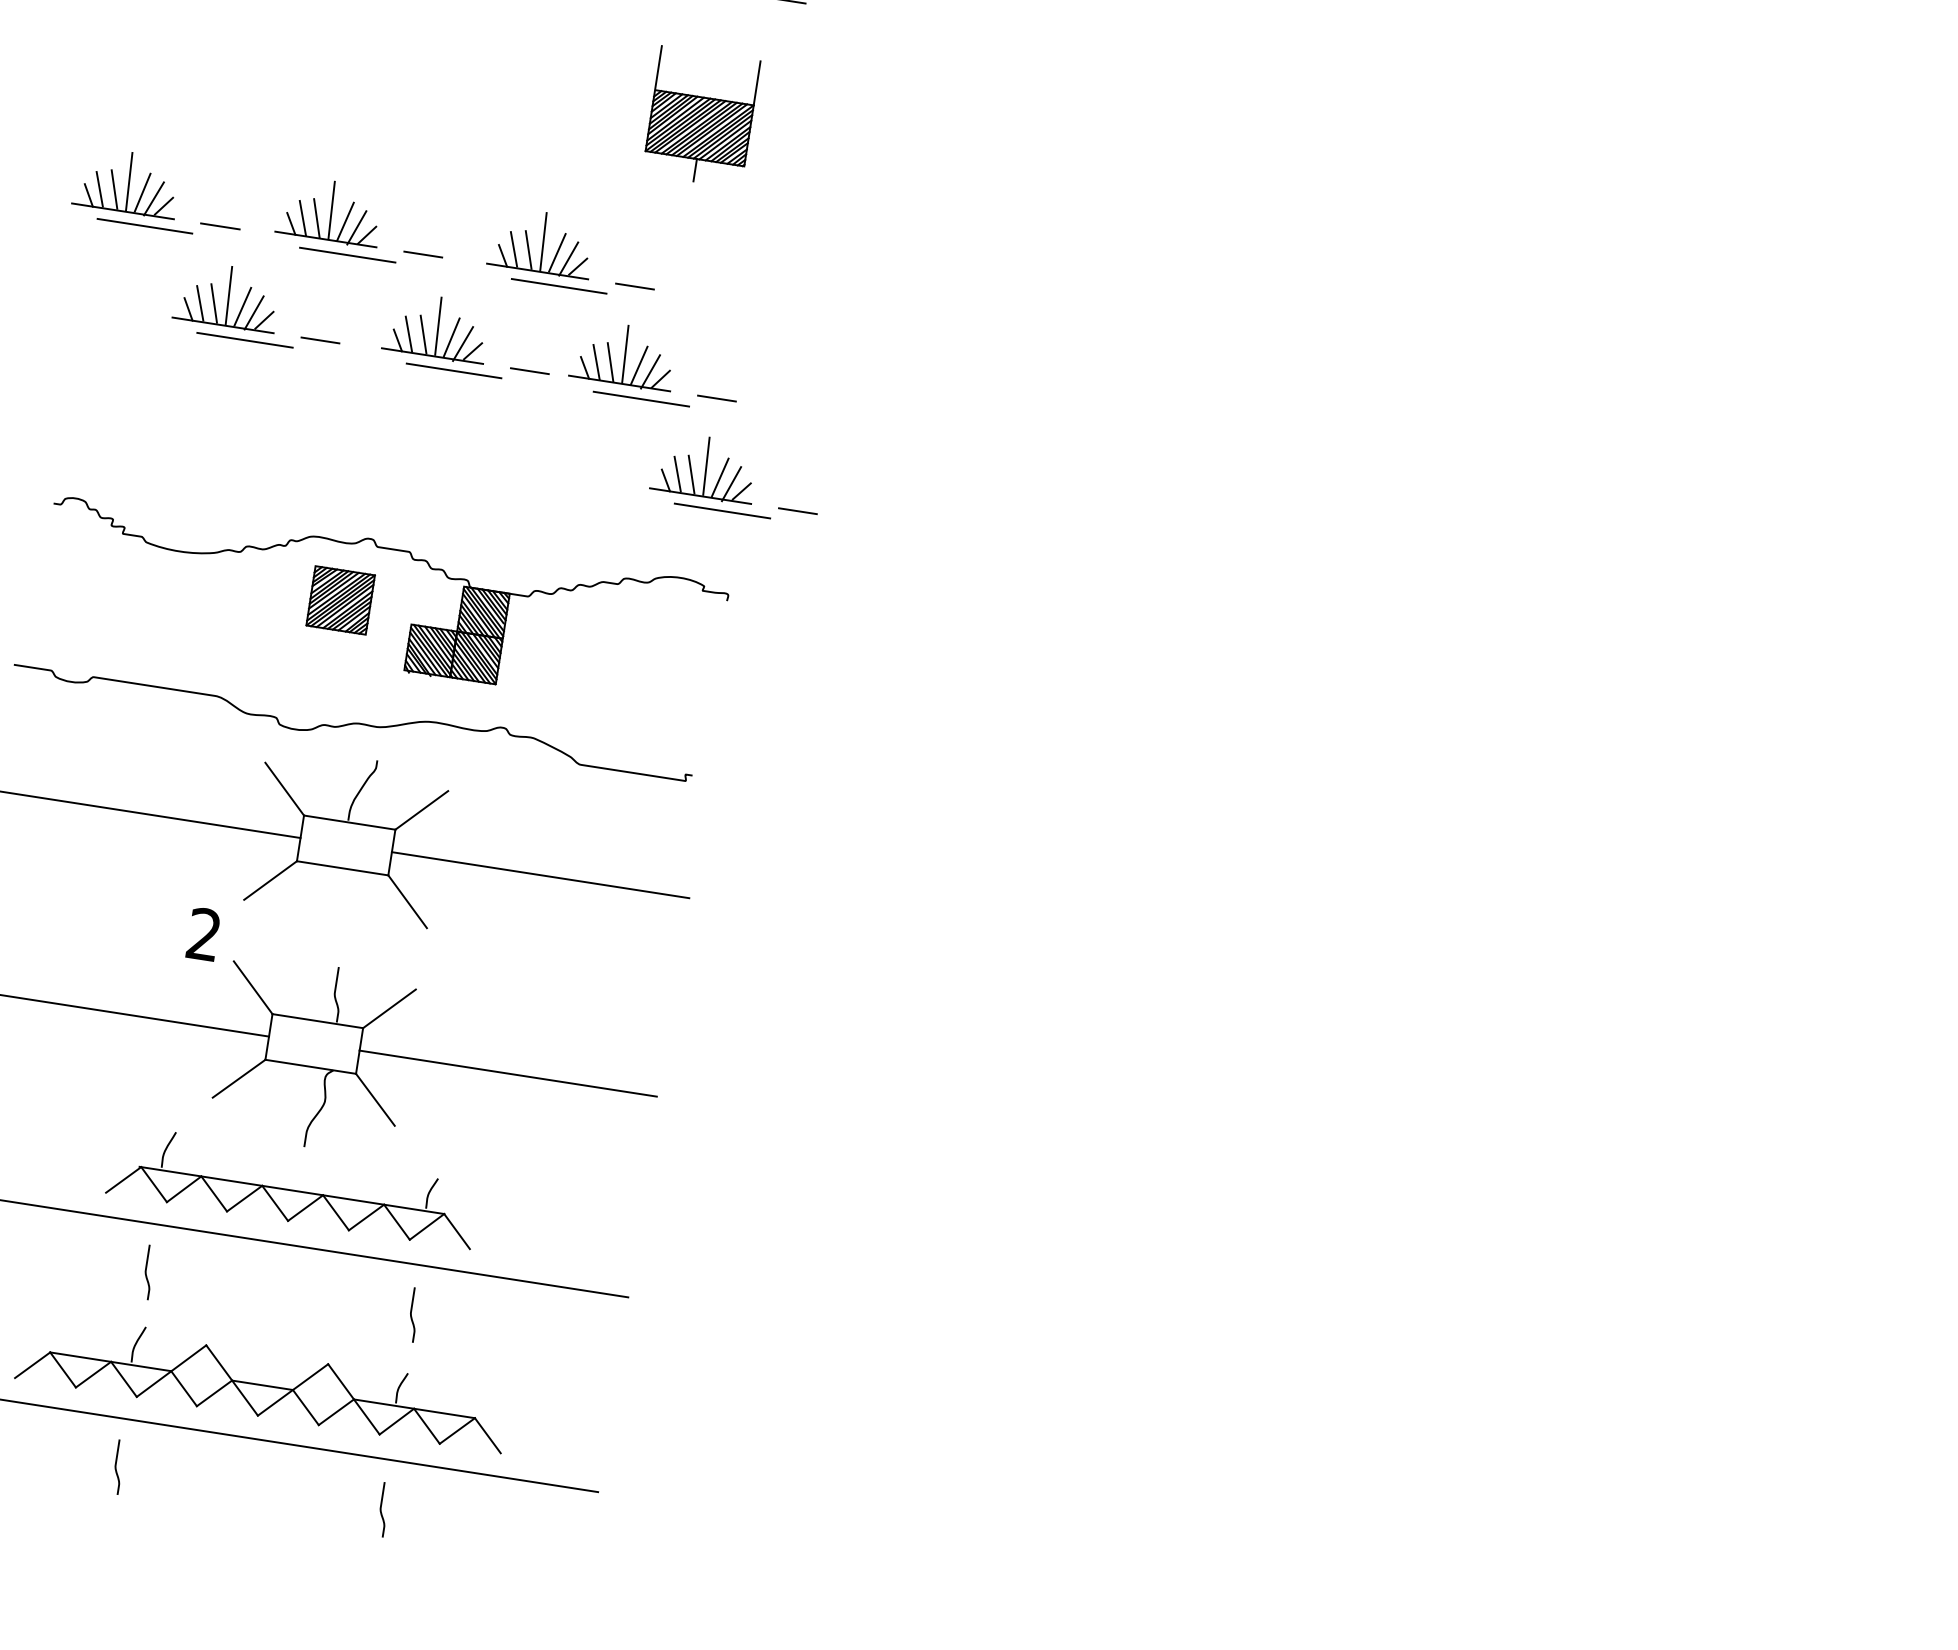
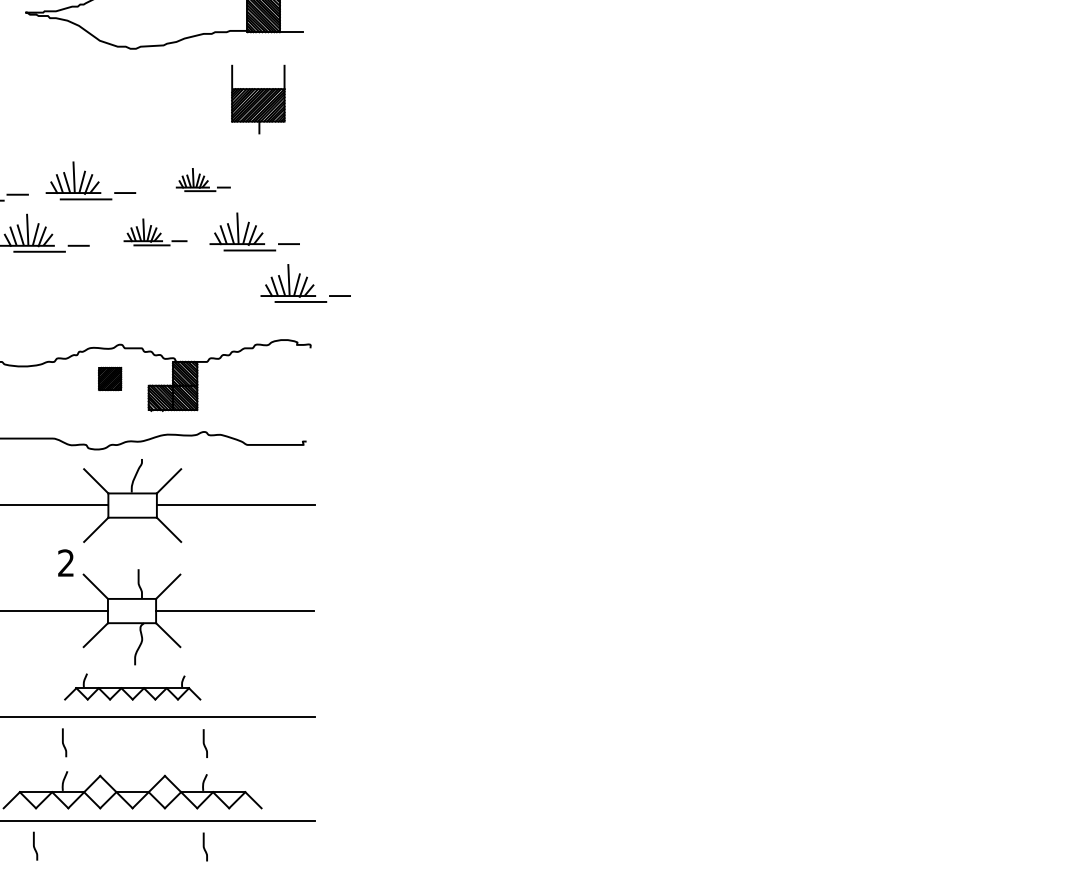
part: (574, 251) -> (203, 179), size x0.6
part: (468, 337) -> (155, 232), size x0.7
part: (339, 599) -> (109, 378), size x0.7
part: (293, 1186) -> (132, 686), size x0.7
curve: (116, 1465) -> (34, 845), moved

